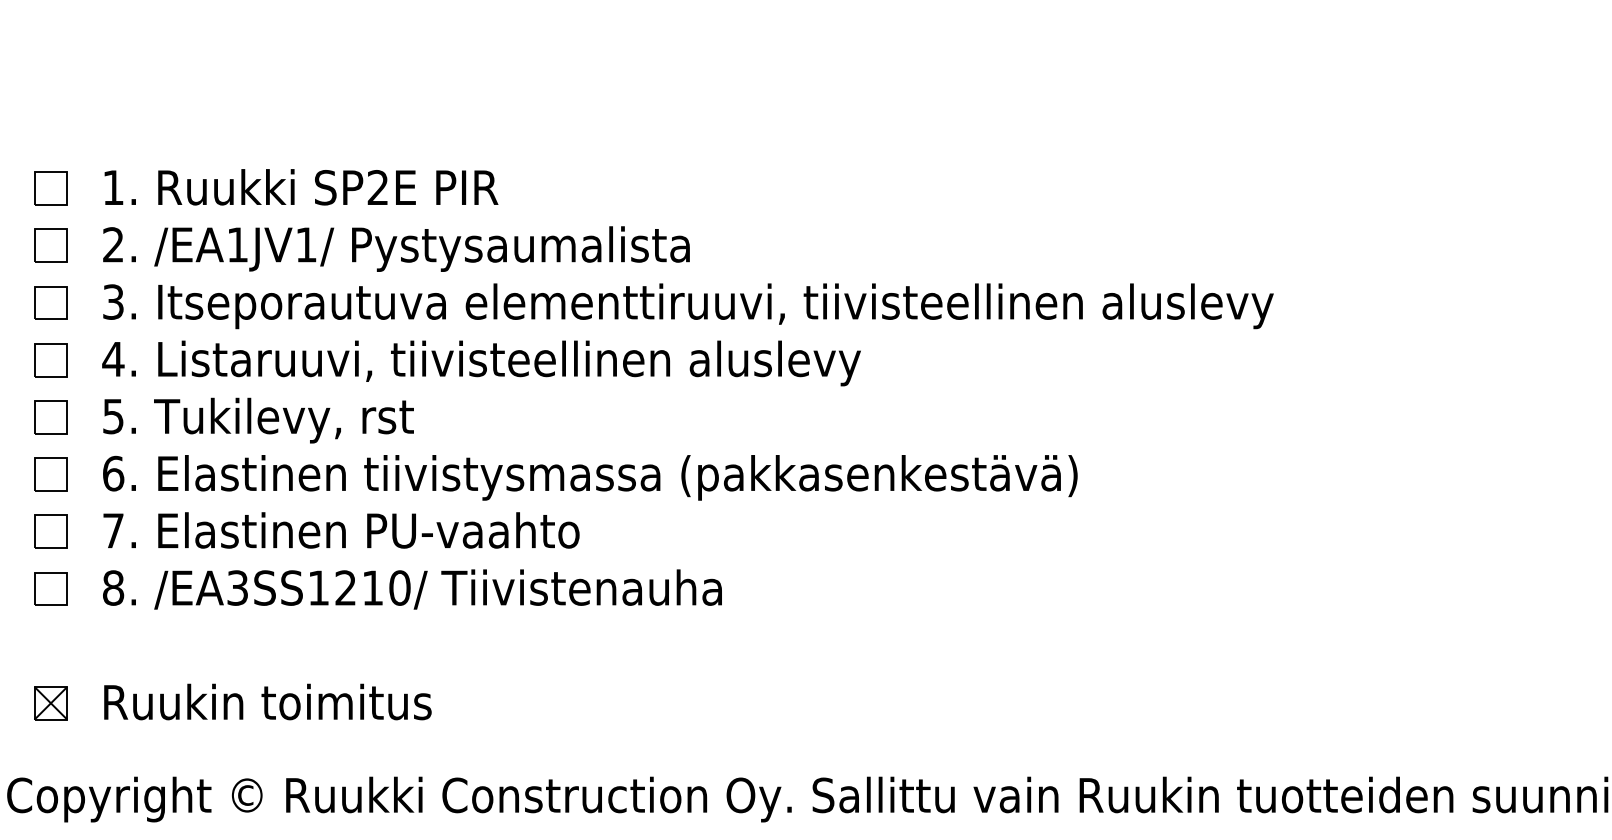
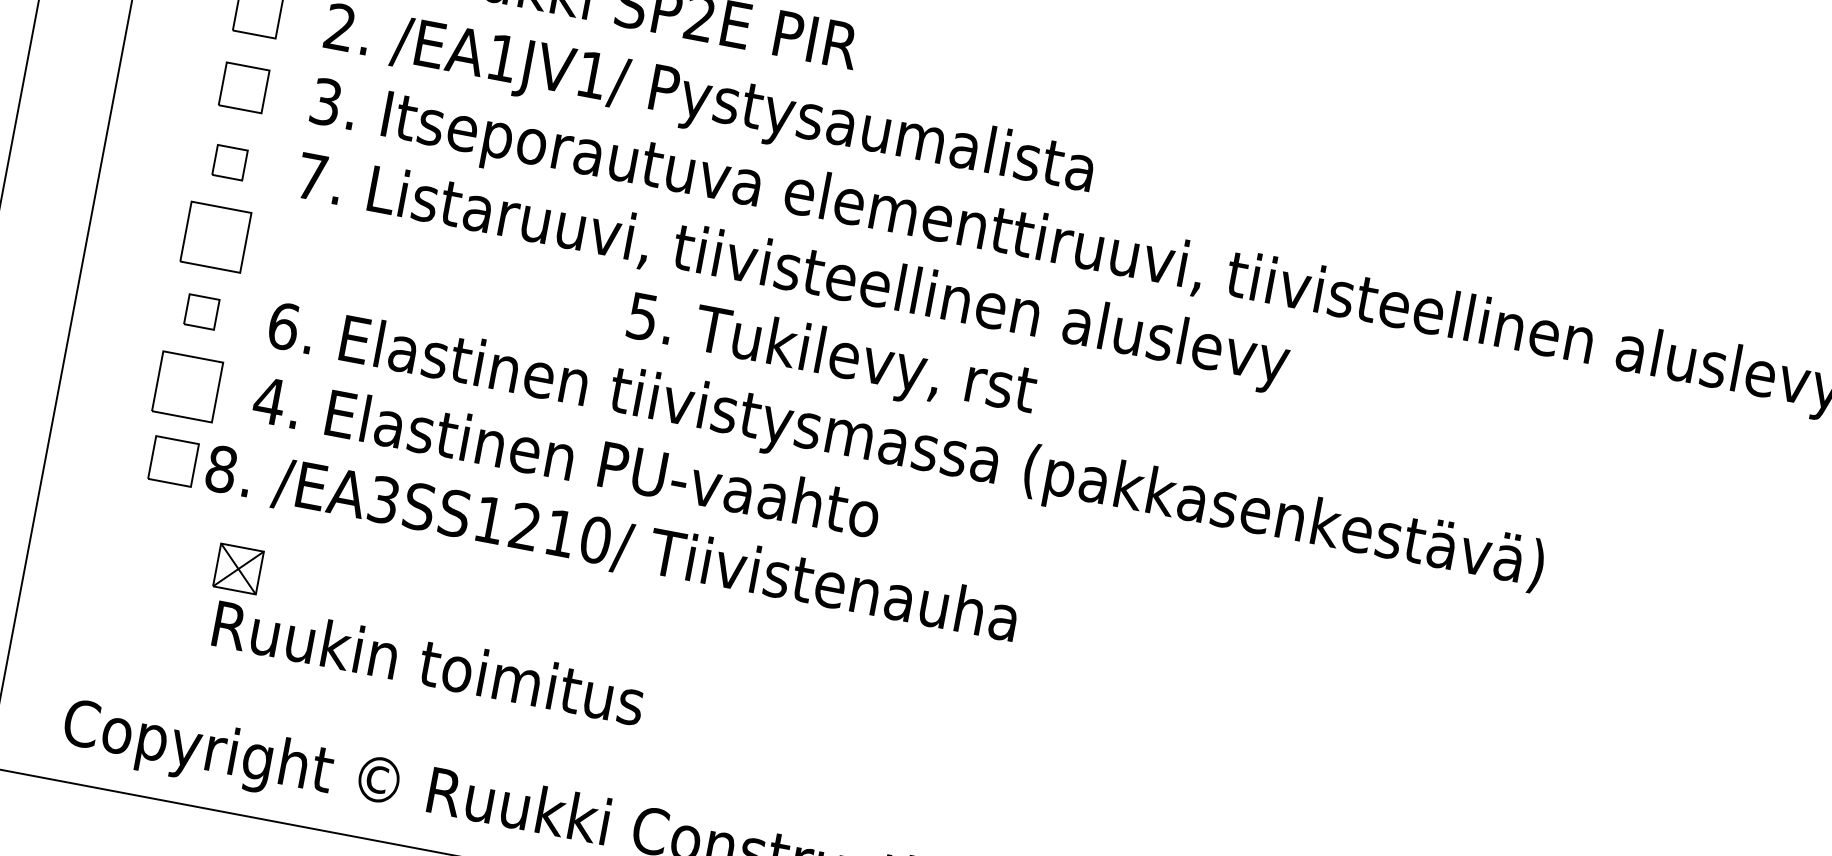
text: (113, 359) -> (311, 177), 4. -> 7.
part: (50, 360) -> (229, 162), size x0.7
part: (50, 417) -> (215, 237), size x1.4
text: (258, 420) -> (831, 357), moved
part: (50, 474) -> (201, 311), size x0.7
text: (113, 530) -> (269, 400), 7. -> 4.
part: (50, 531) -> (187, 386), size x1.4
text: (412, 589) -> (611, 545), moved
part: (50, 703) -> (237, 569), moved

